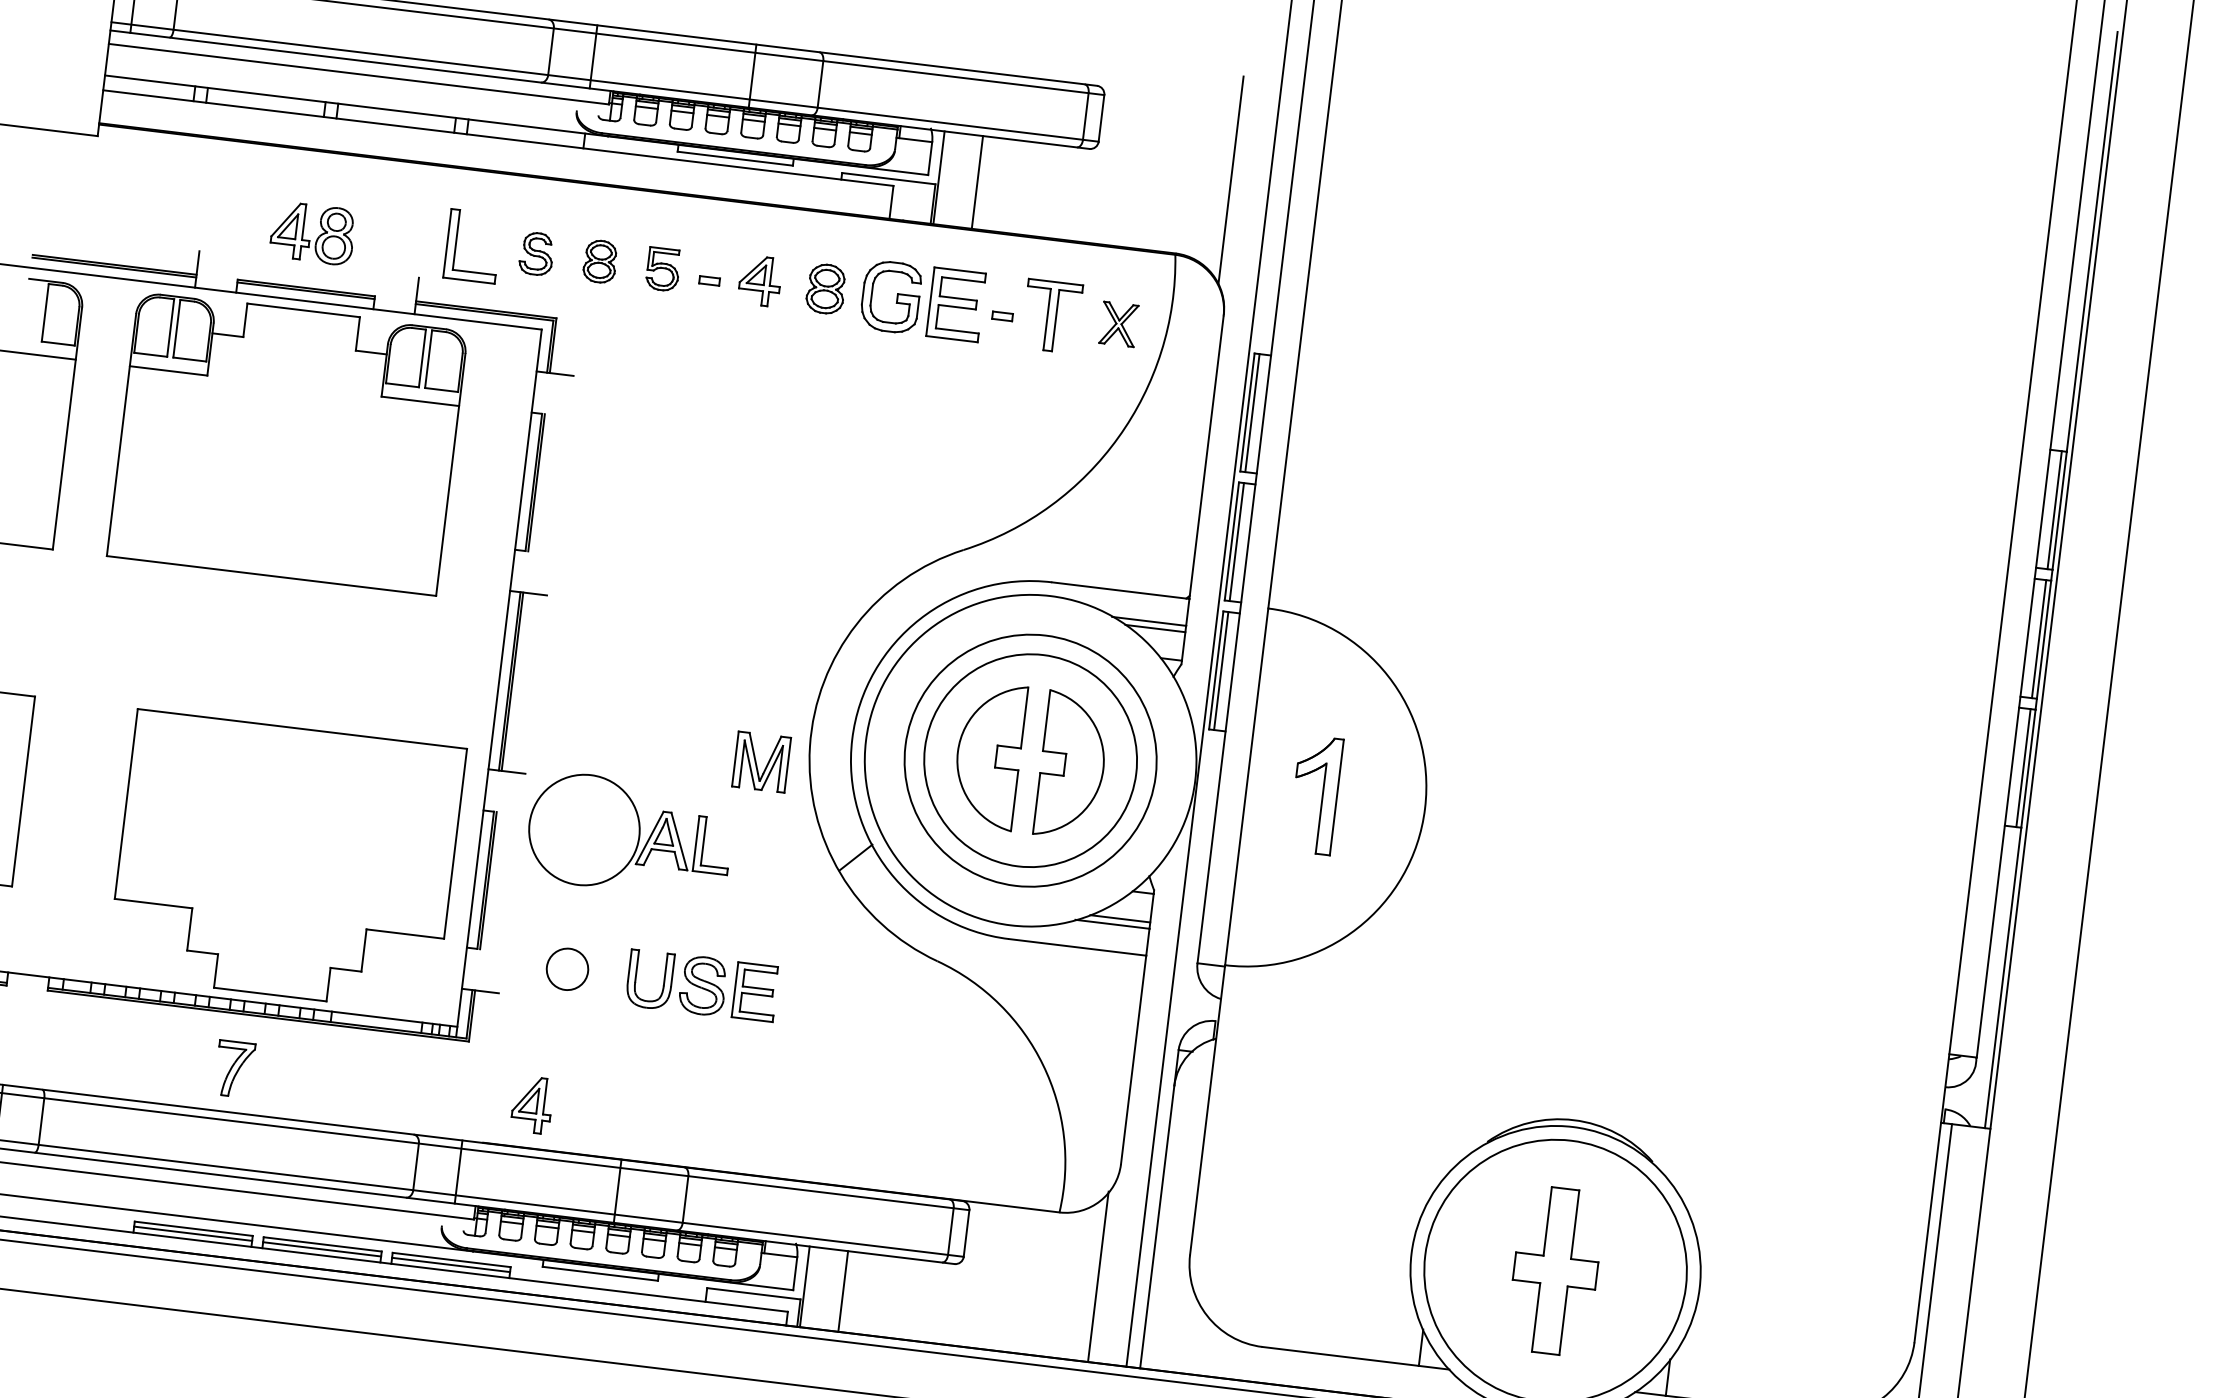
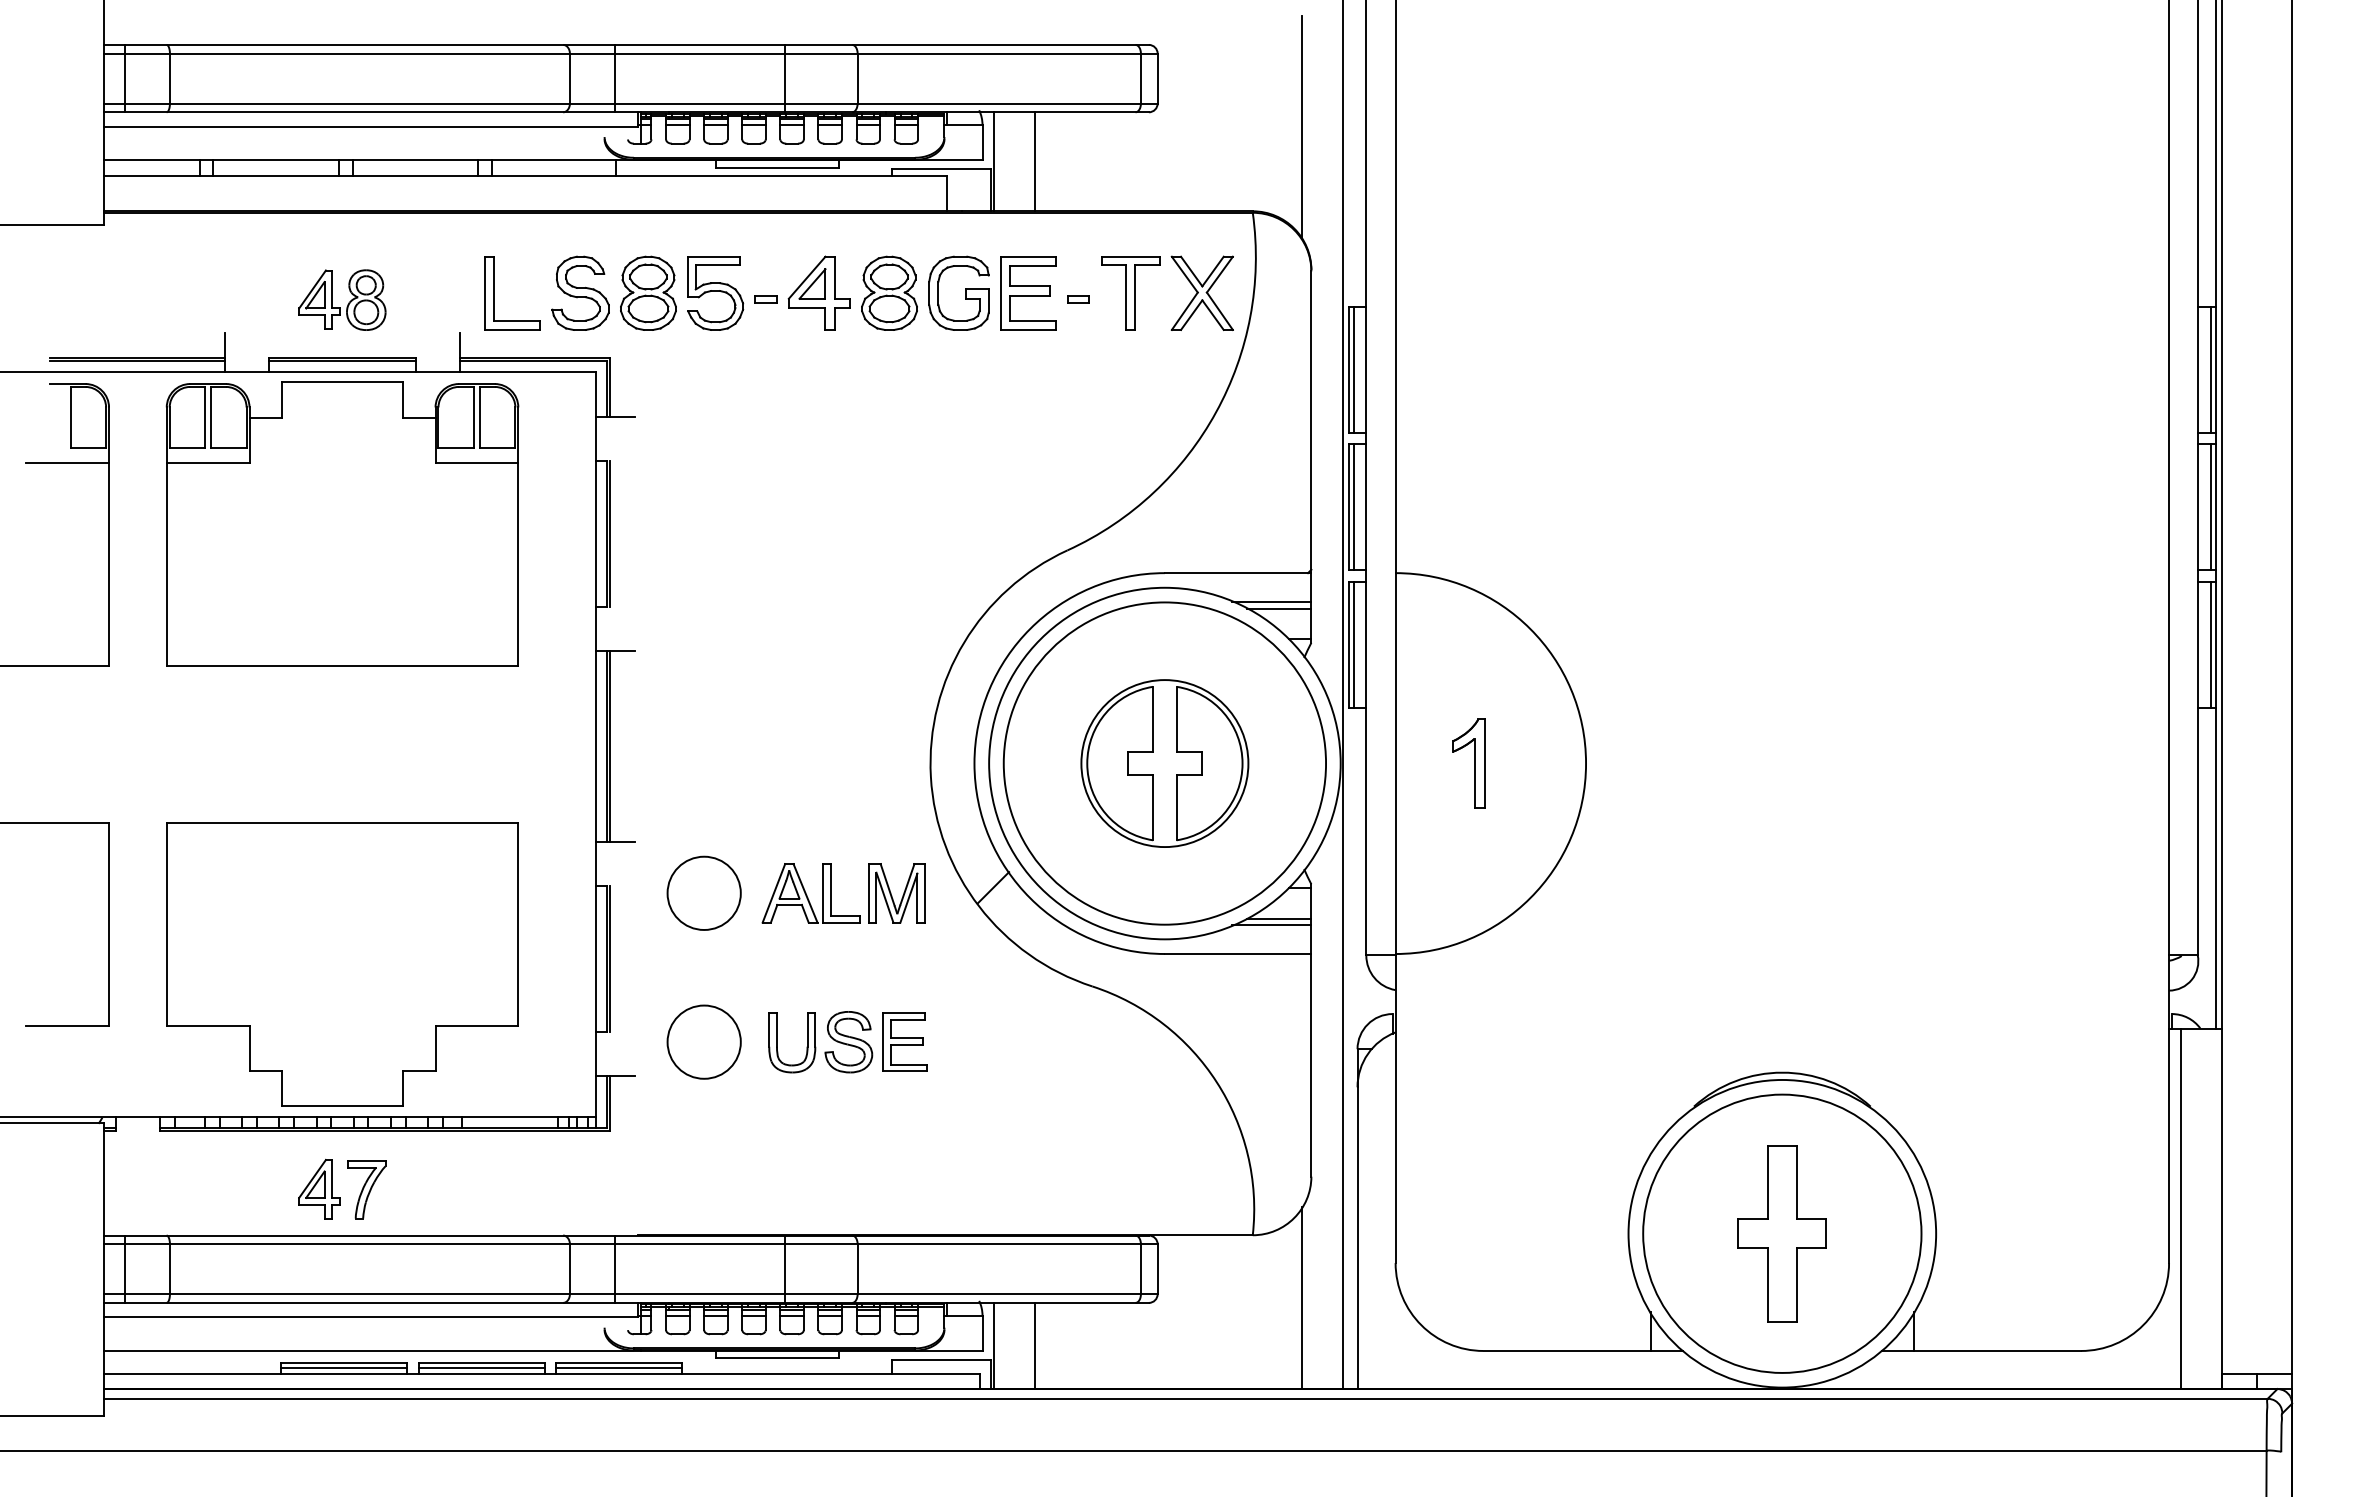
part: (536, 253) -> (580, 292), size x1.67
part: (600, 261) -> (648, 292), size x1.67
part: (663, 269) -> (715, 293), size x1.67
part: (759, 280) -> (818, 292), size x1.43
part: (826, 288) -> (889, 292), size x1.43
part: (1118, 323) -> (1201, 292), size x1.67
circle: (1030, 760) -> (1164, 763), size x0.62
circle: (1030, 760) -> (1164, 763), size x1.43
part: (761, 762) -> (896, 893), moved
part: (1314, 795) -> (1468, 763), size x0.71
circle: (583, 829) -> (703, 892), size x0.62
part: (286, 861) -> (342, 964), moved
circle: (567, 968) -> (703, 1041), size x1.67
part: (532, 1104) -> (319, 1188), moved

